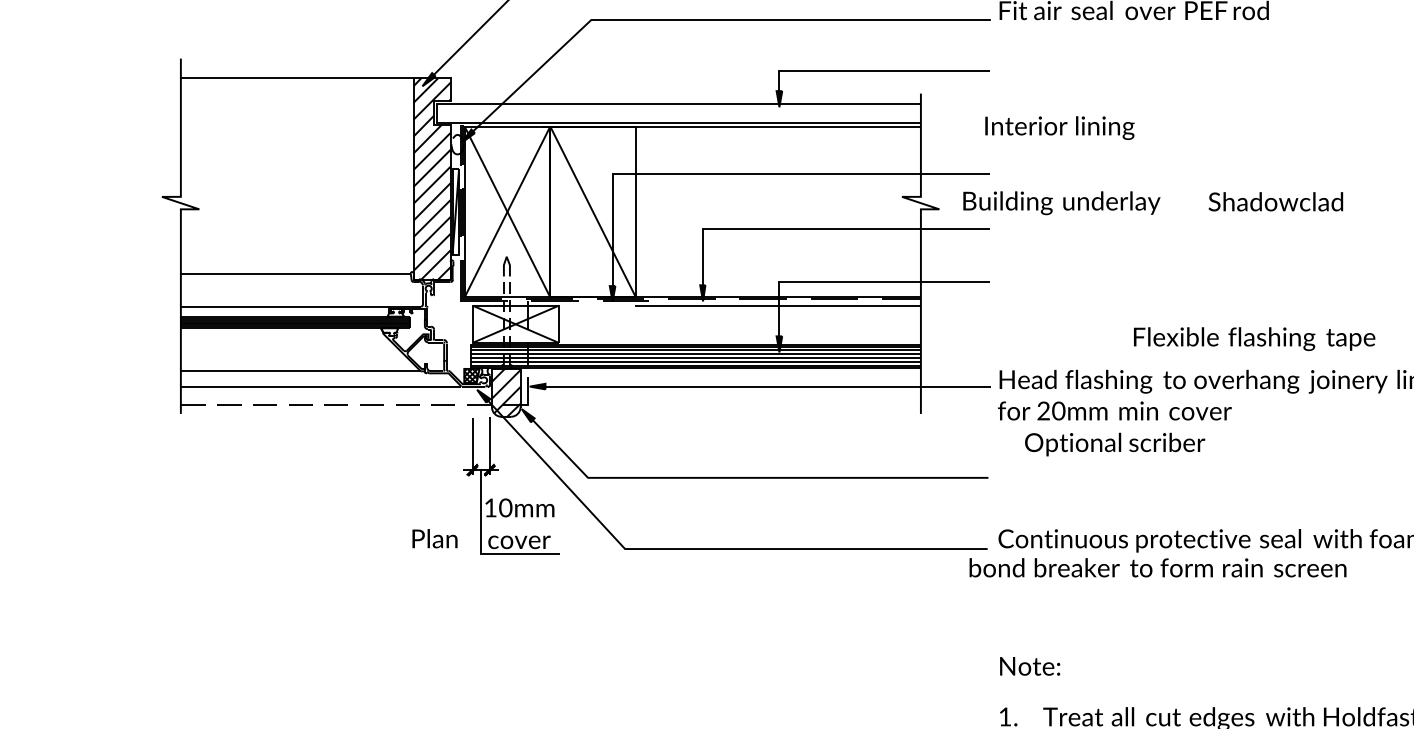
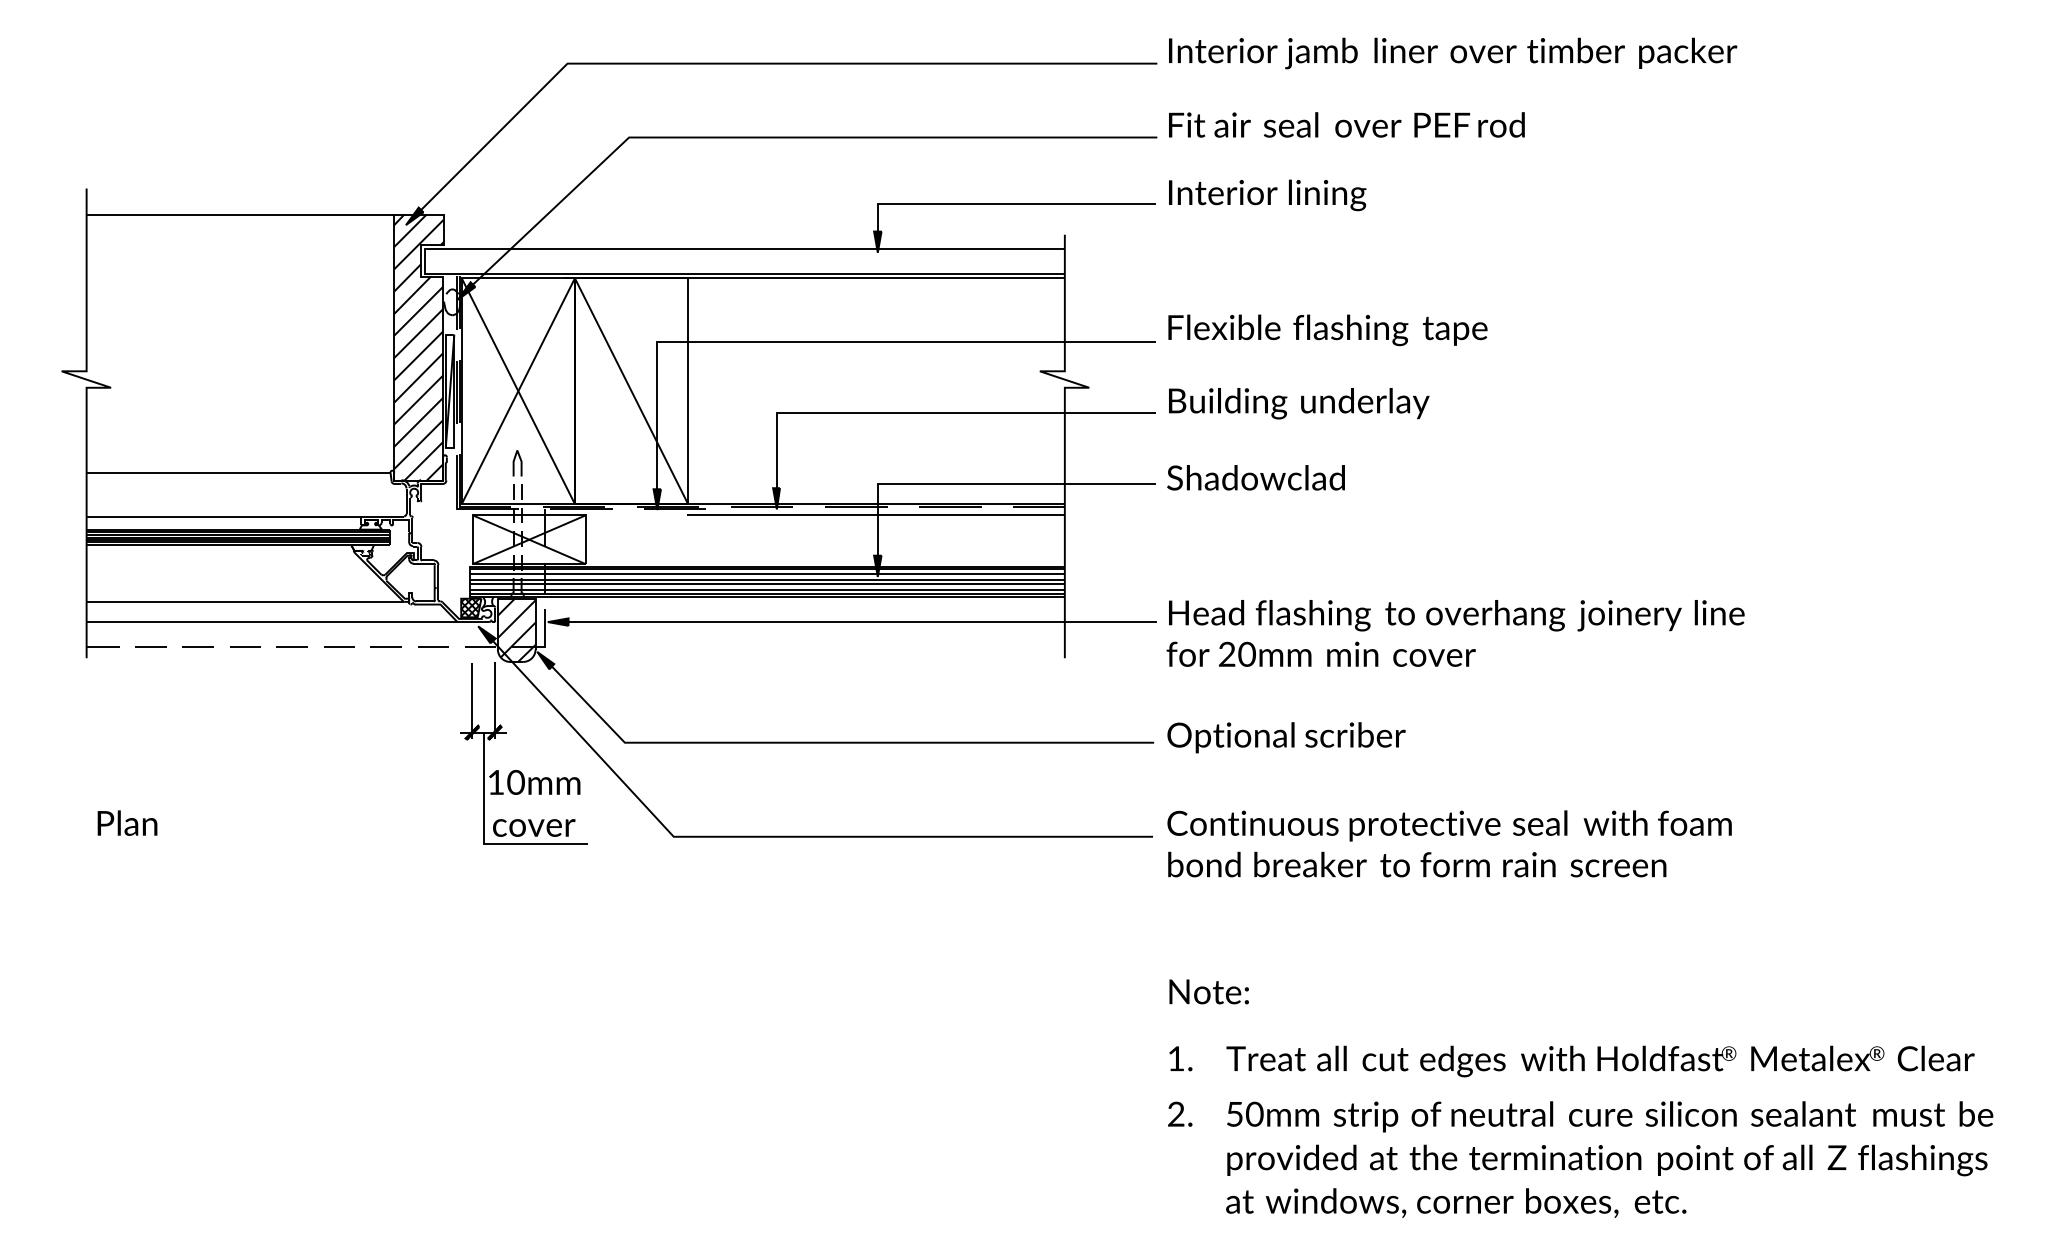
text: (1059, 128) -> (1267, 195), moved
text: (1275, 201) -> (1255, 477), moved
text: (1062, 203) -> (1299, 403), moved
text: (1254, 339) -> (1327, 330), moved
text: (1115, 444) -> (1286, 737), moved
text: (434, 538) -> (127, 822), moved
text: (1158, 567) -> (1417, 864), moved

